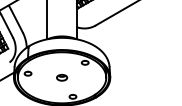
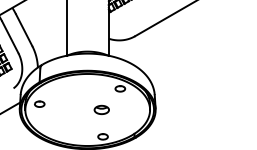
part: (62, 77) -> (102, 109), moved

